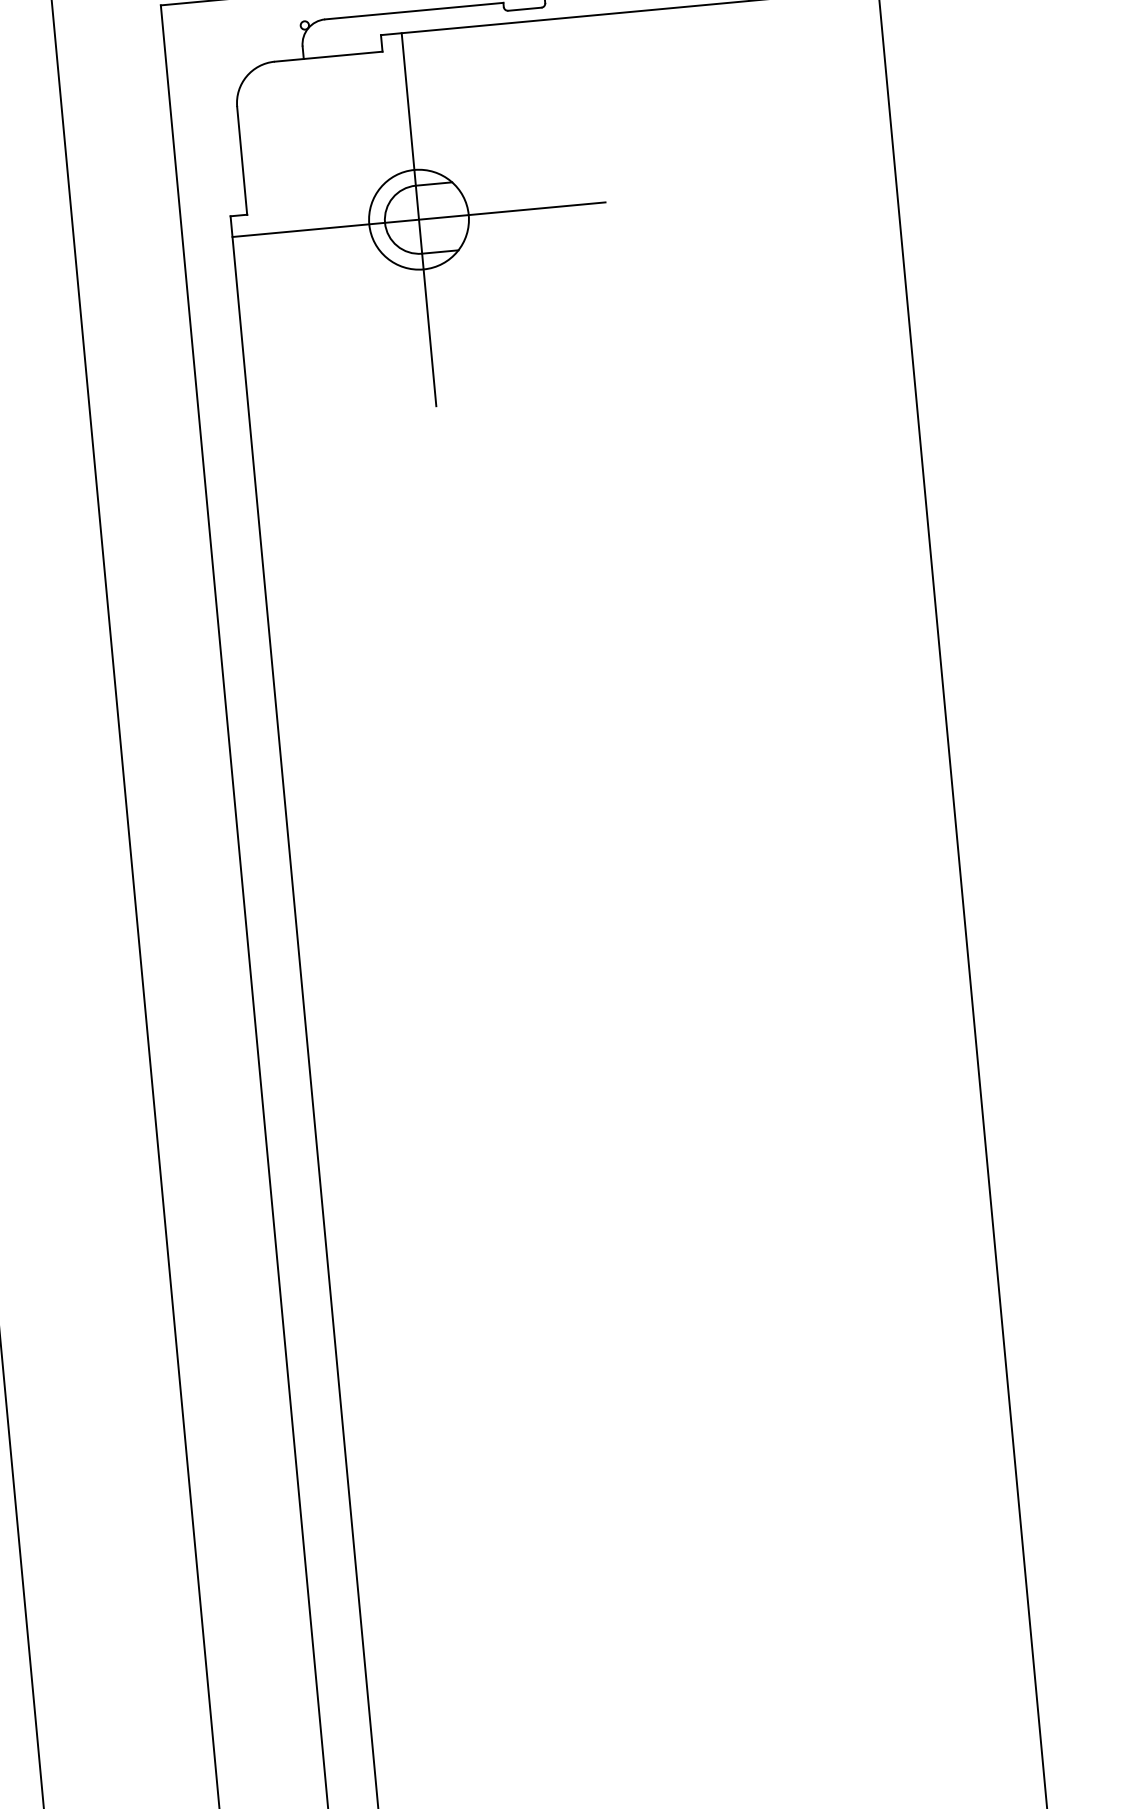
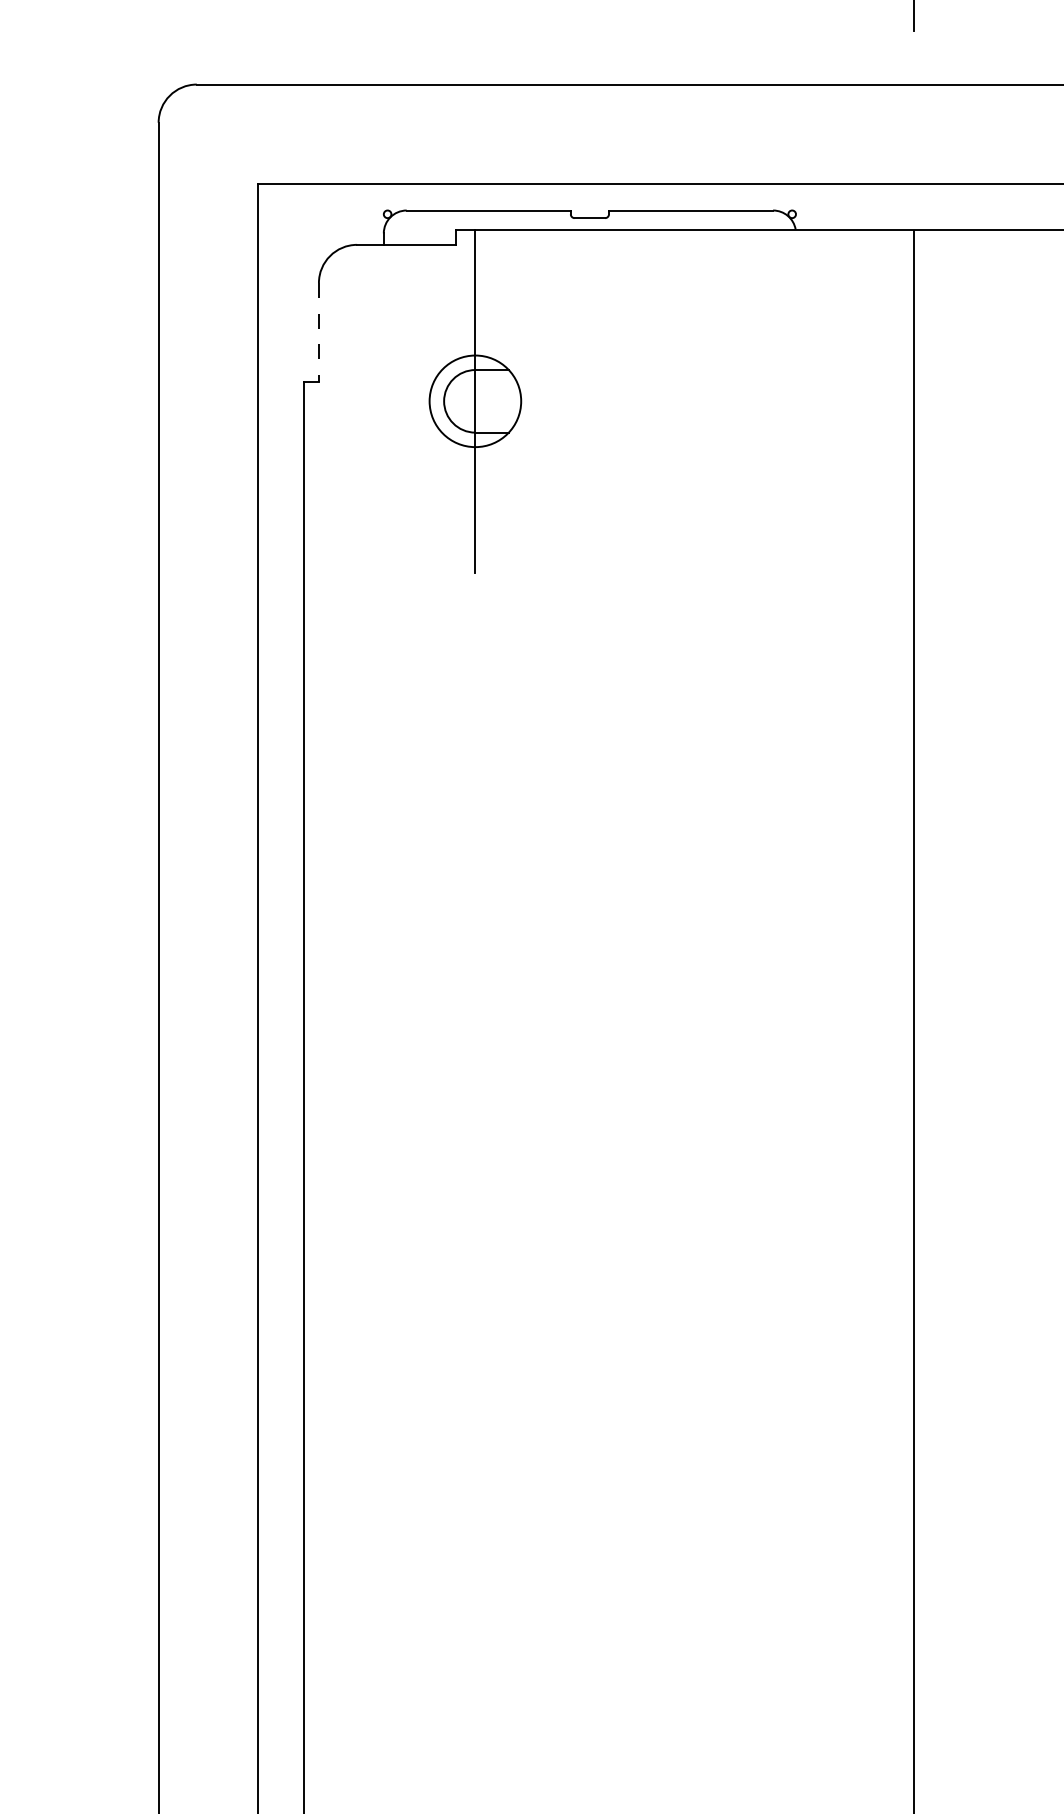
line: (241, 160) -> (318, 332), solid -> dashed
line: (419, 219) -> (475, 401), removed

